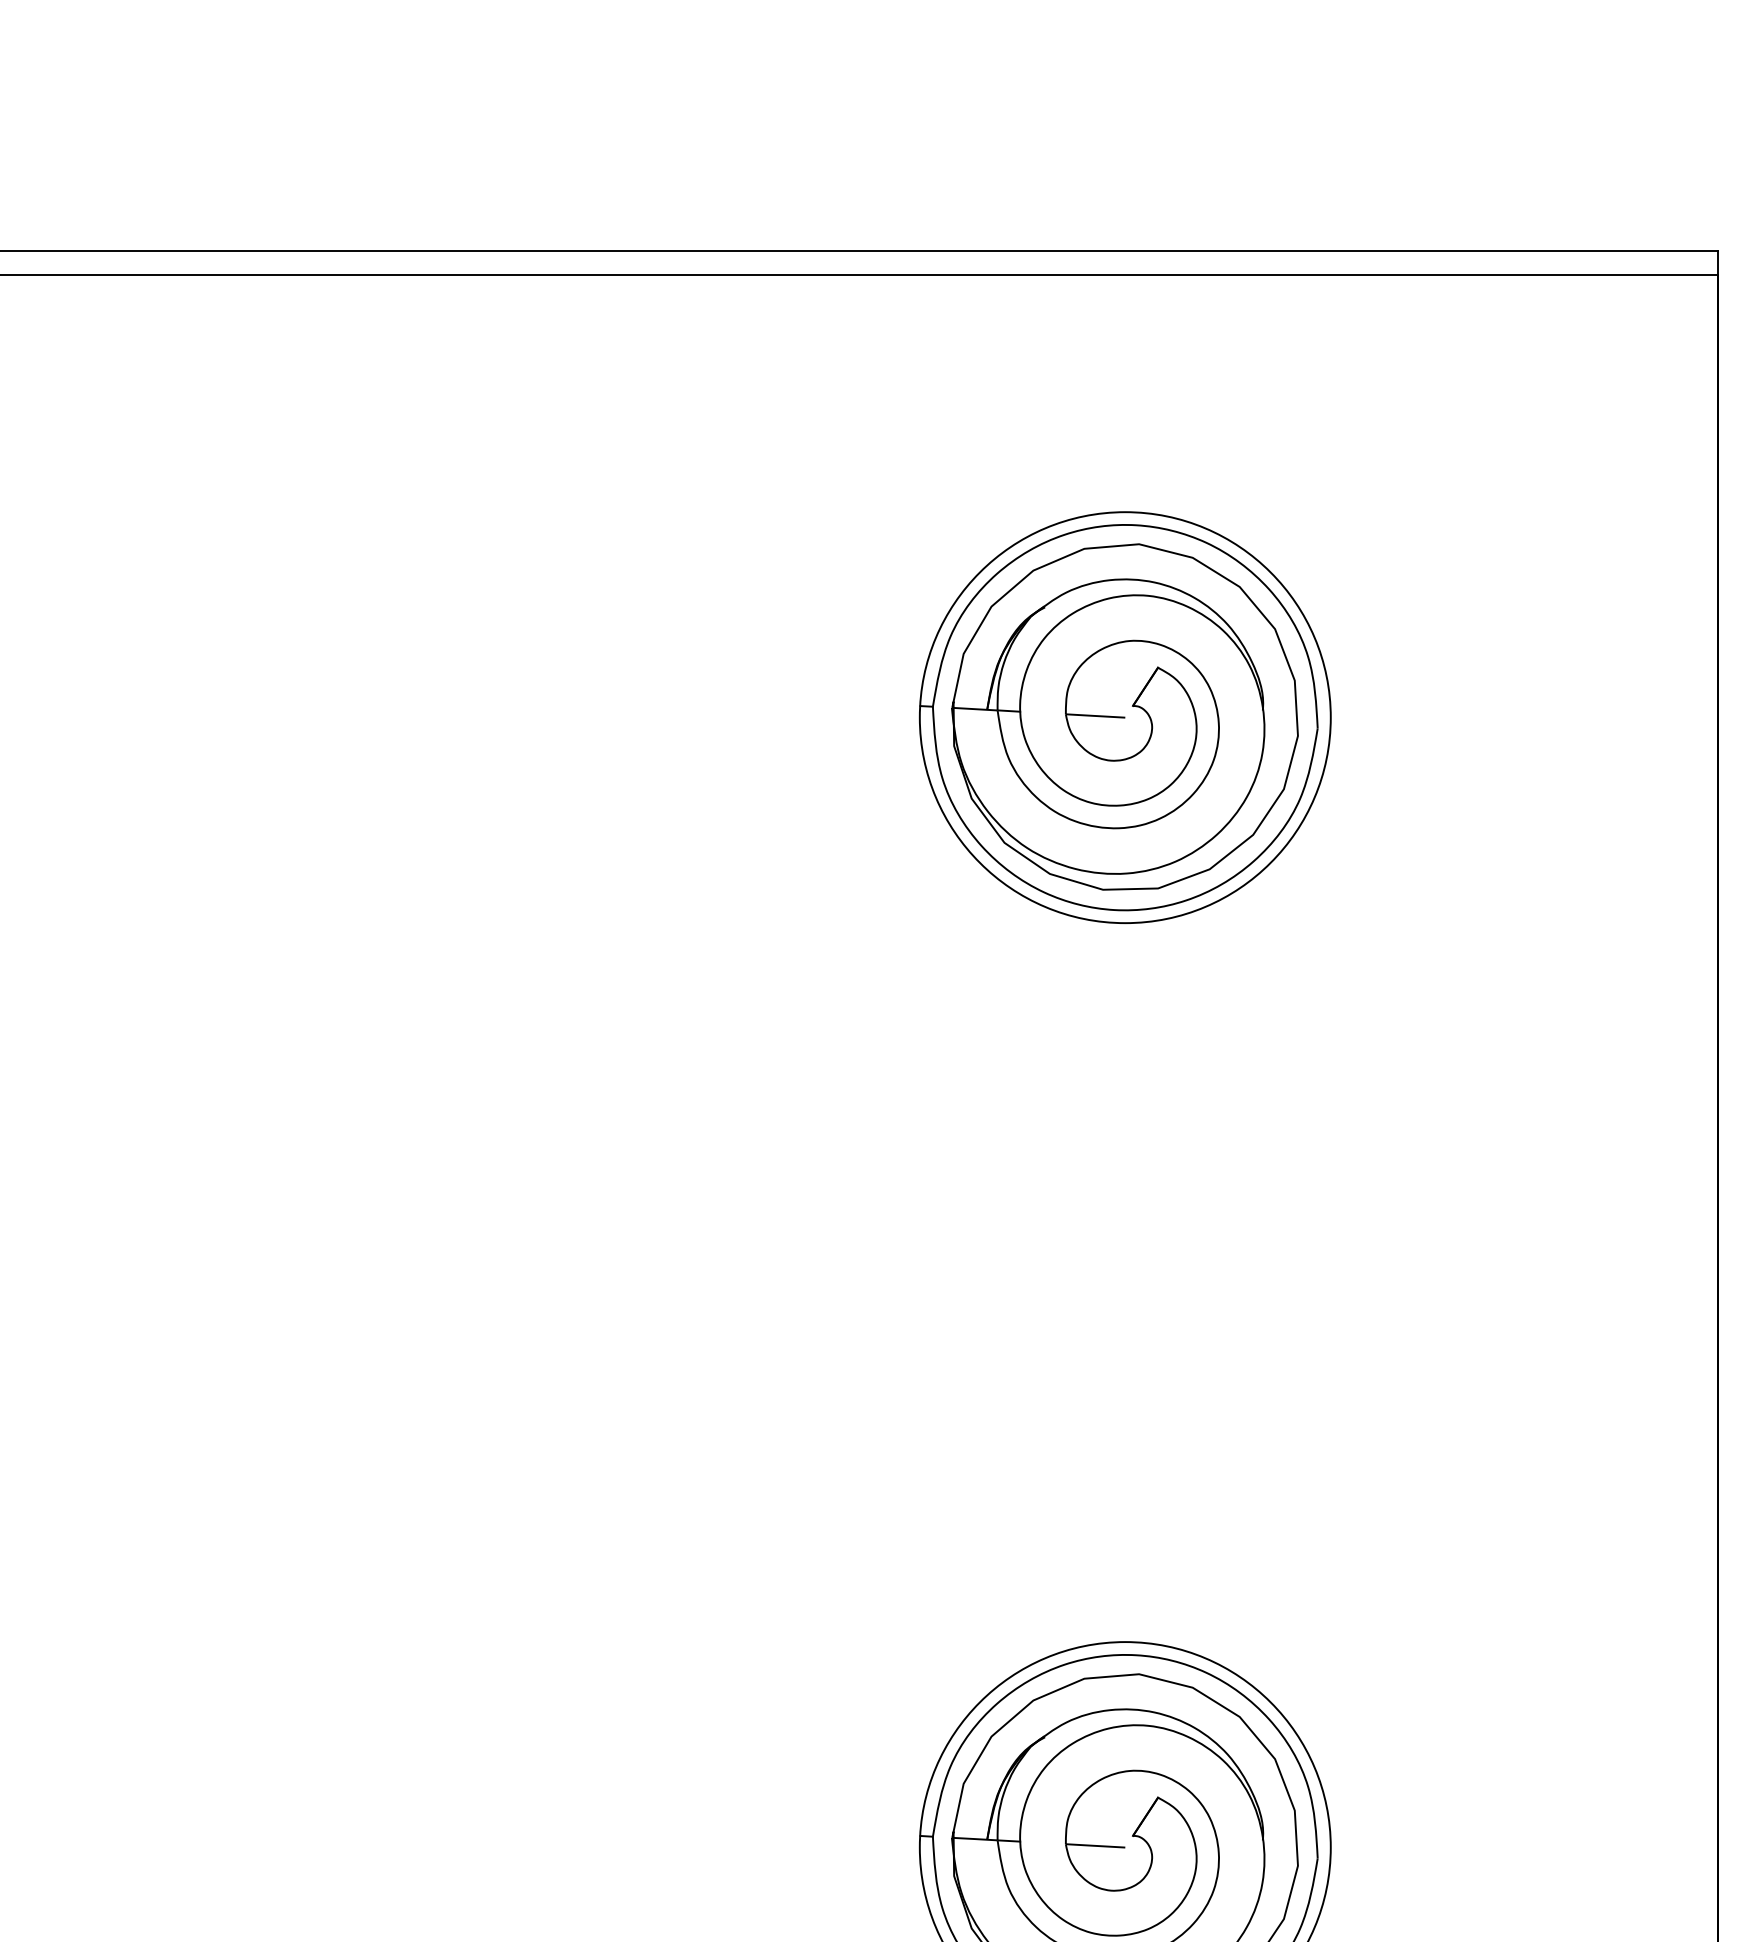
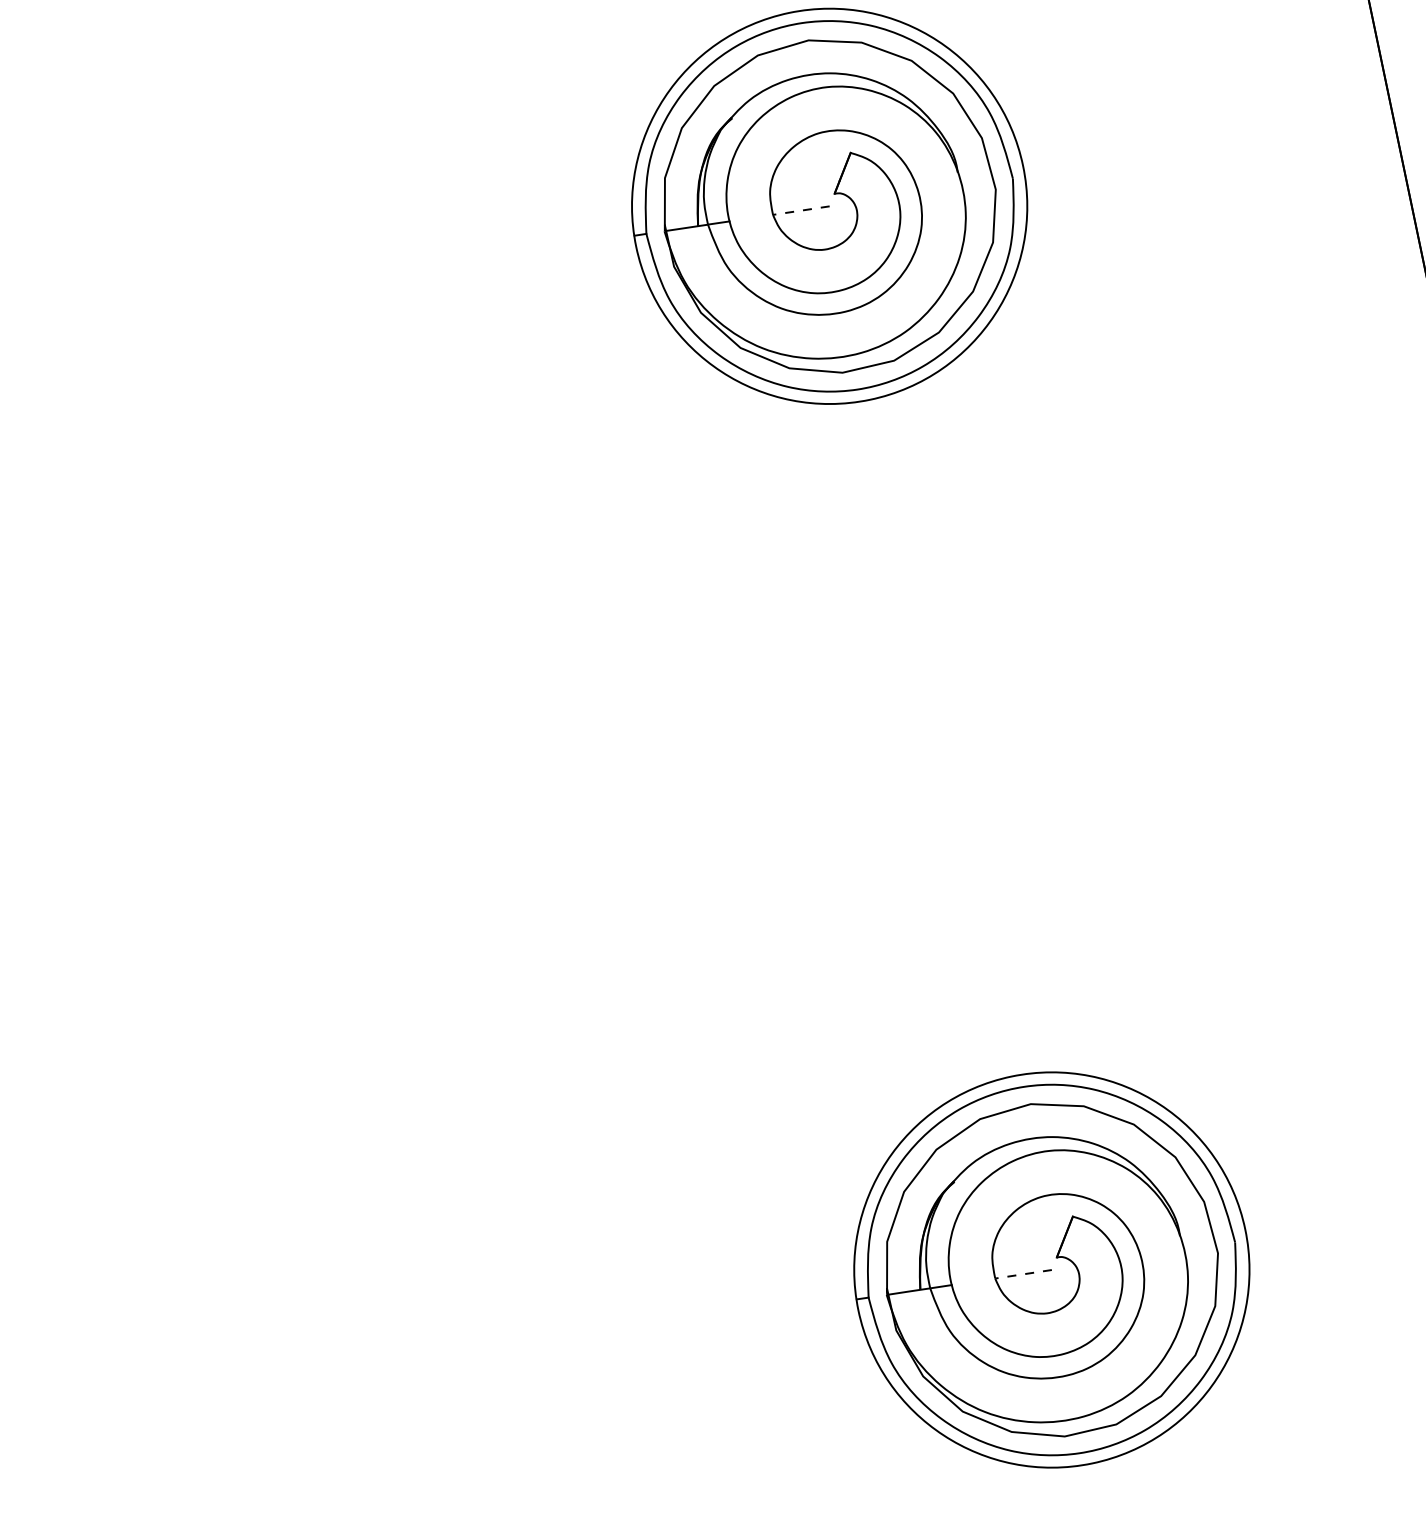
line: (1094, 715) -> (800, 210), solid -> dashed
line: (1094, 1845) -> (1022, 1274), solid -> dashed

